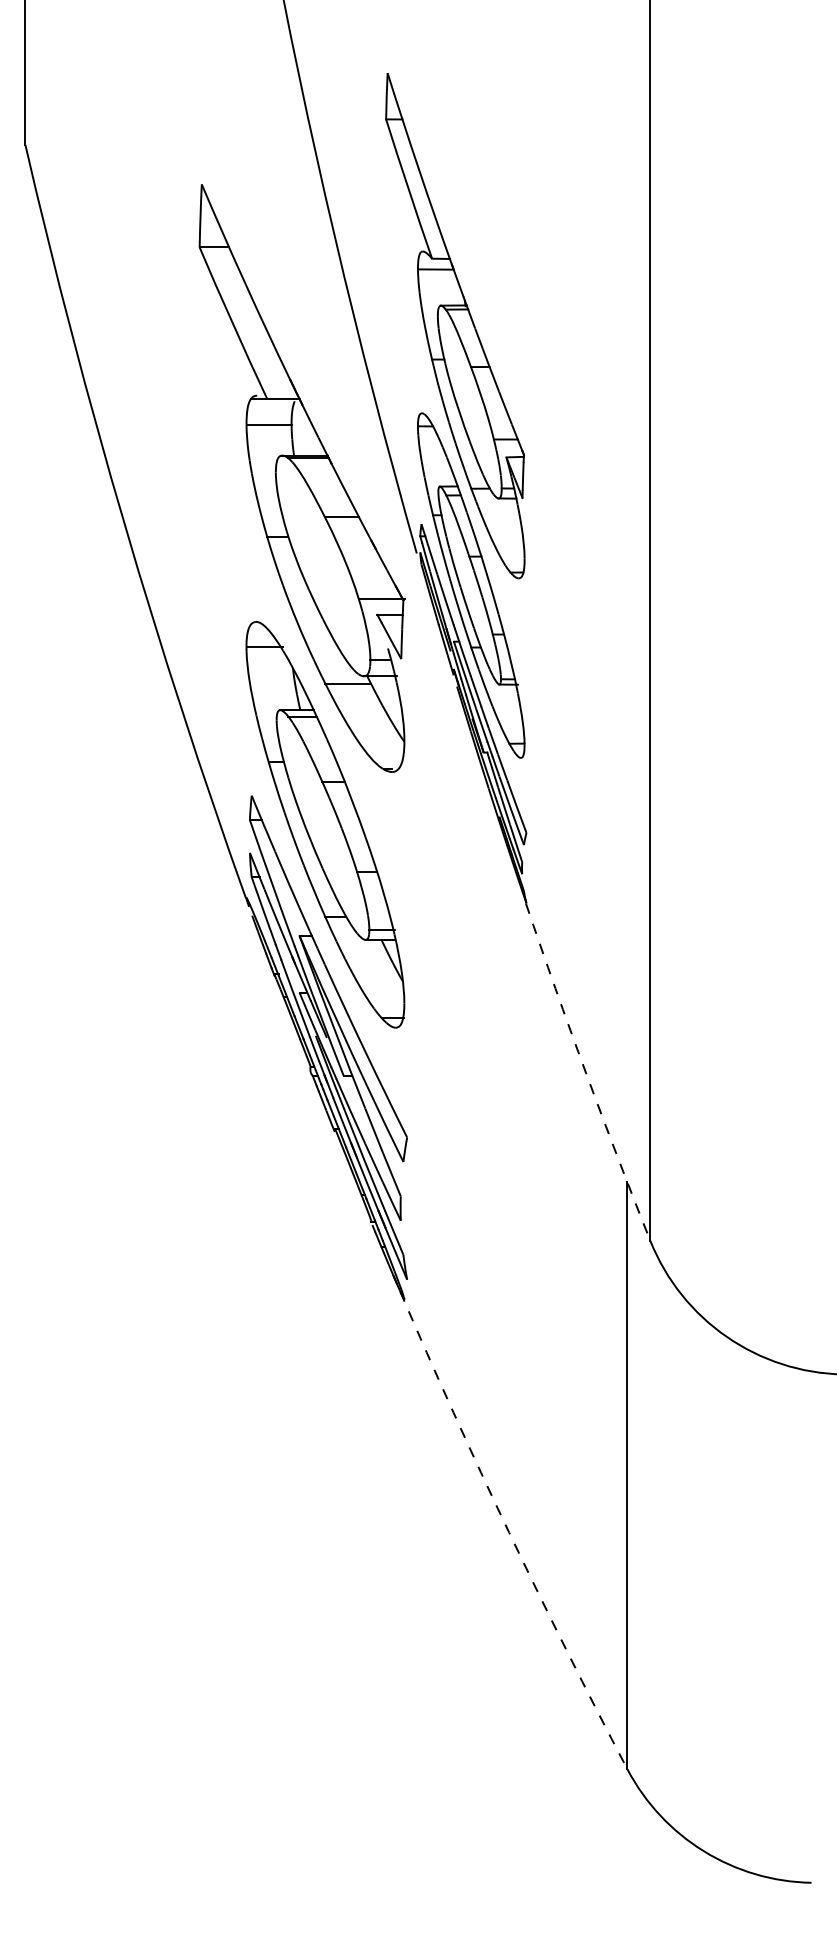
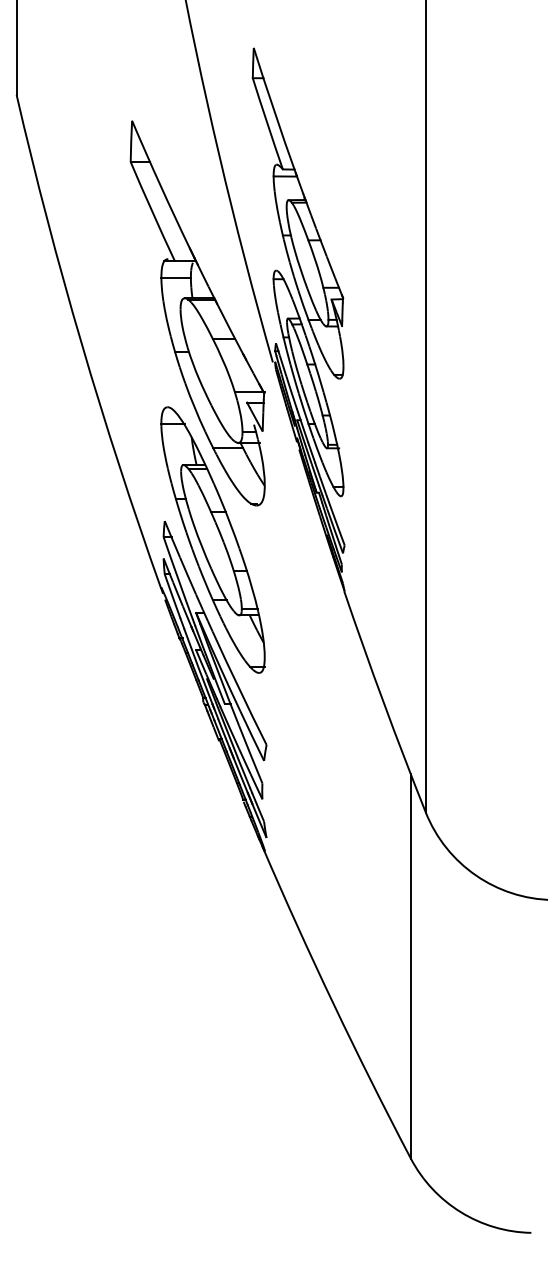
arc: (585, 1072) -> (383, 702), dashed -> solid
arc: (509, 1532) -> (333, 1003), dashed -> solid

